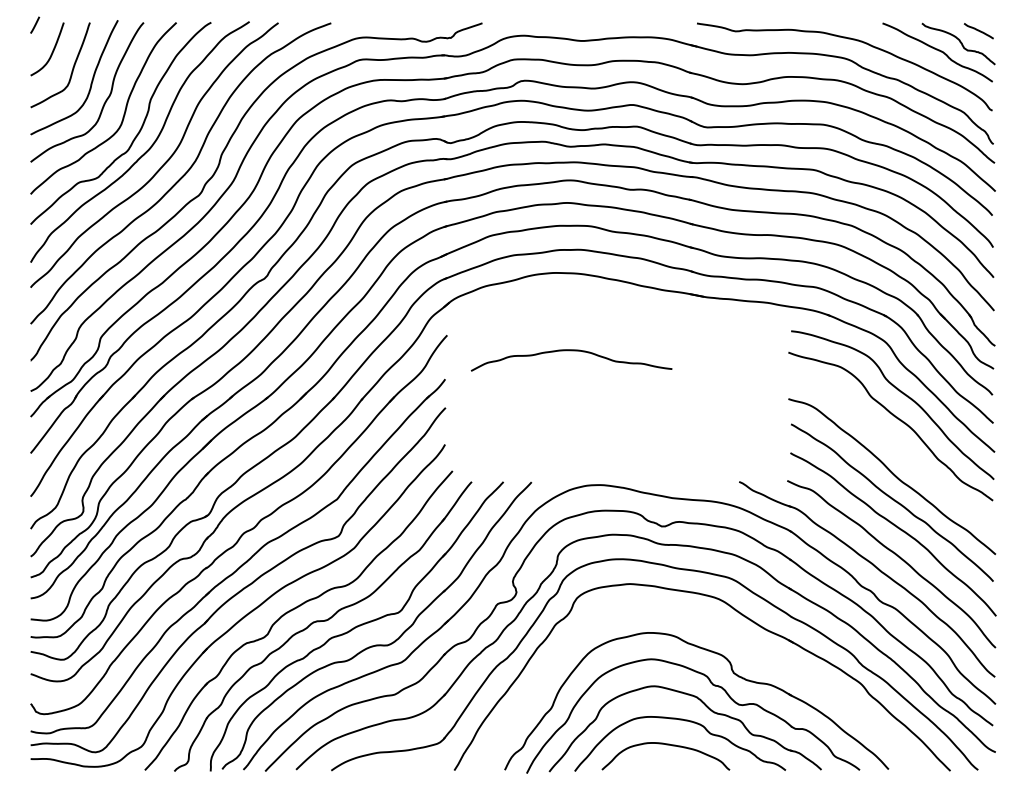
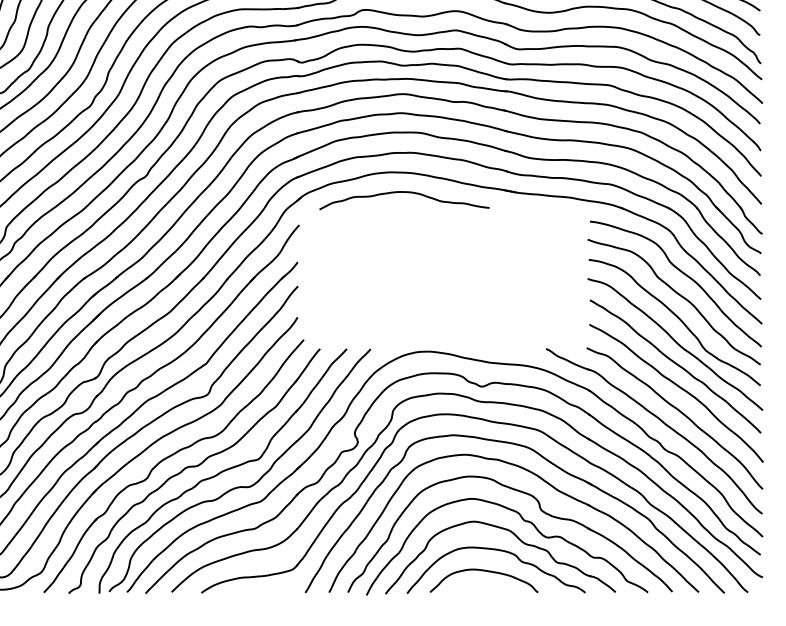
curve: (571, 351) -> (404, 193), moved
curve: (895, 446) -> (678, 319), added
part: (737, 639) -> (544, 482), added

